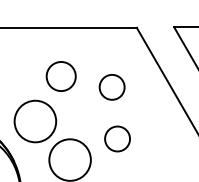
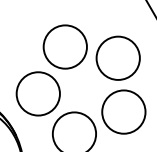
circle: (60, 76) -> (64, 47), size x1.43
circle: (111, 87) -> (117, 58), size x1.67
circle: (117, 138) -> (123, 111), size x1.67

